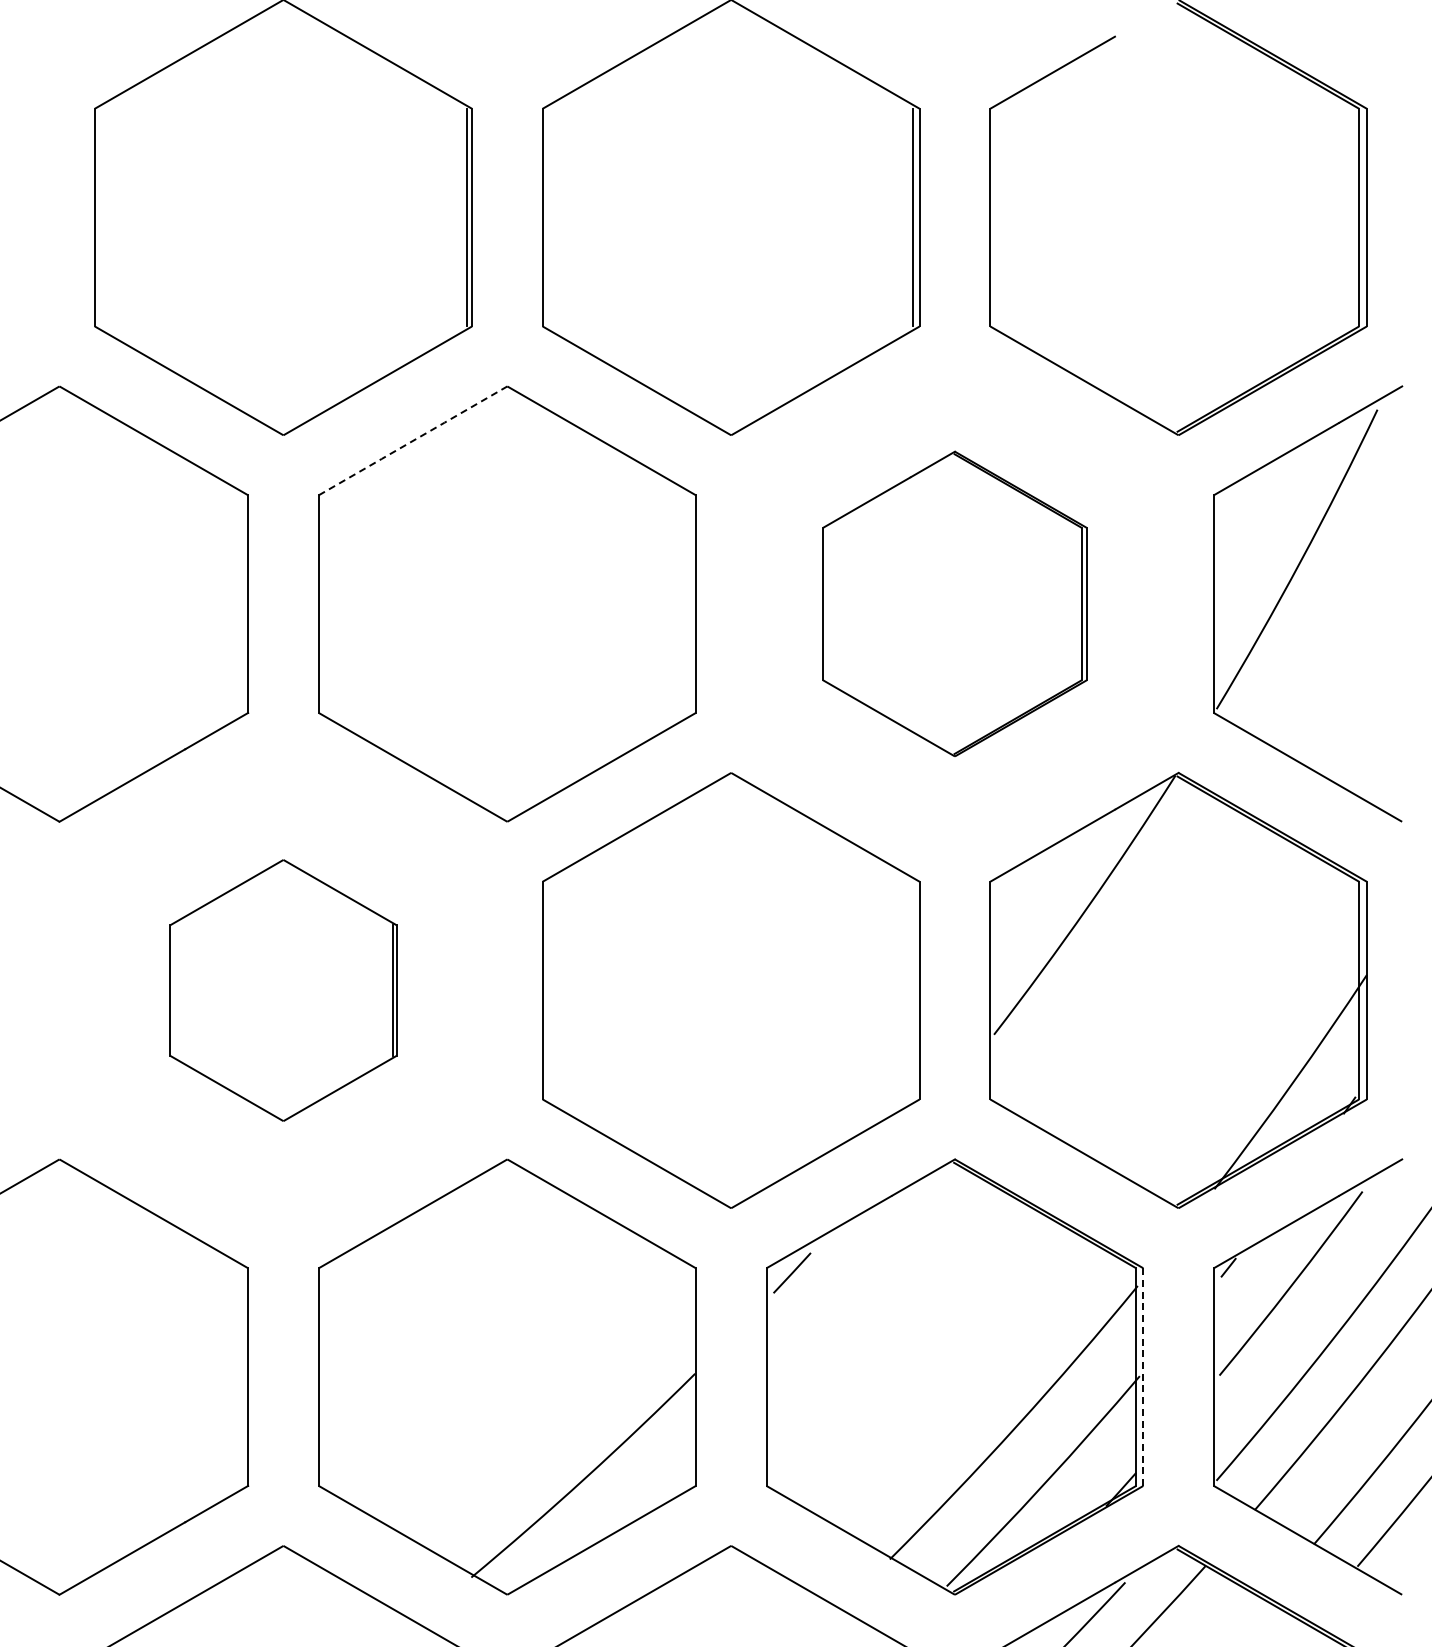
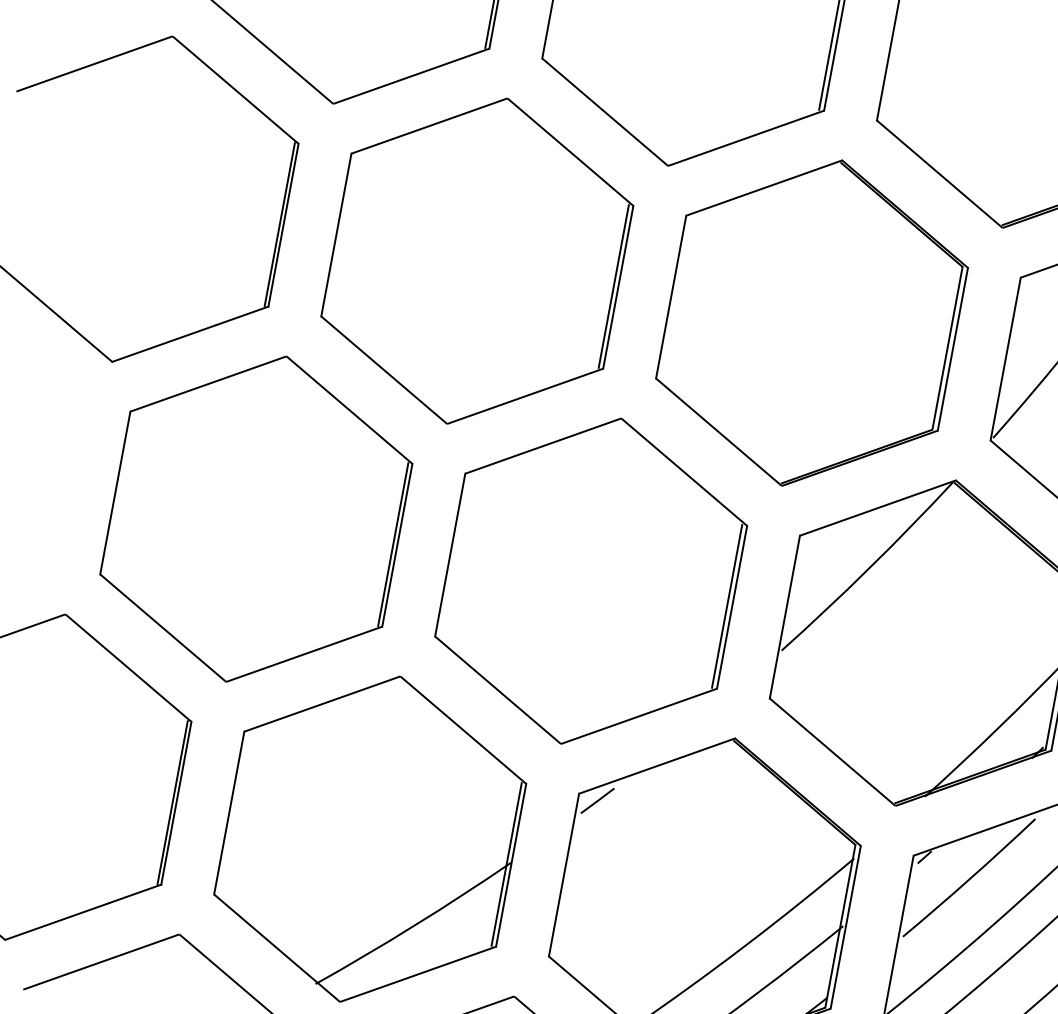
line: (413, 440) -> (429, 125), dashed -> solid
line: (243, 603) -> (280, 224), added
line: (689, 603) -> (613, 285), added
part: (954, 603) -> (811, 322), size x1.43
part: (283, 990) -> (256, 519), size x1.67
line: (913, 990) -> (727, 606), added
line: (243, 1376) -> (172, 802), added
line: (689, 1376) -> (506, 863), added
line: (1143, 1377) -> (845, 927), dashed -> solid

